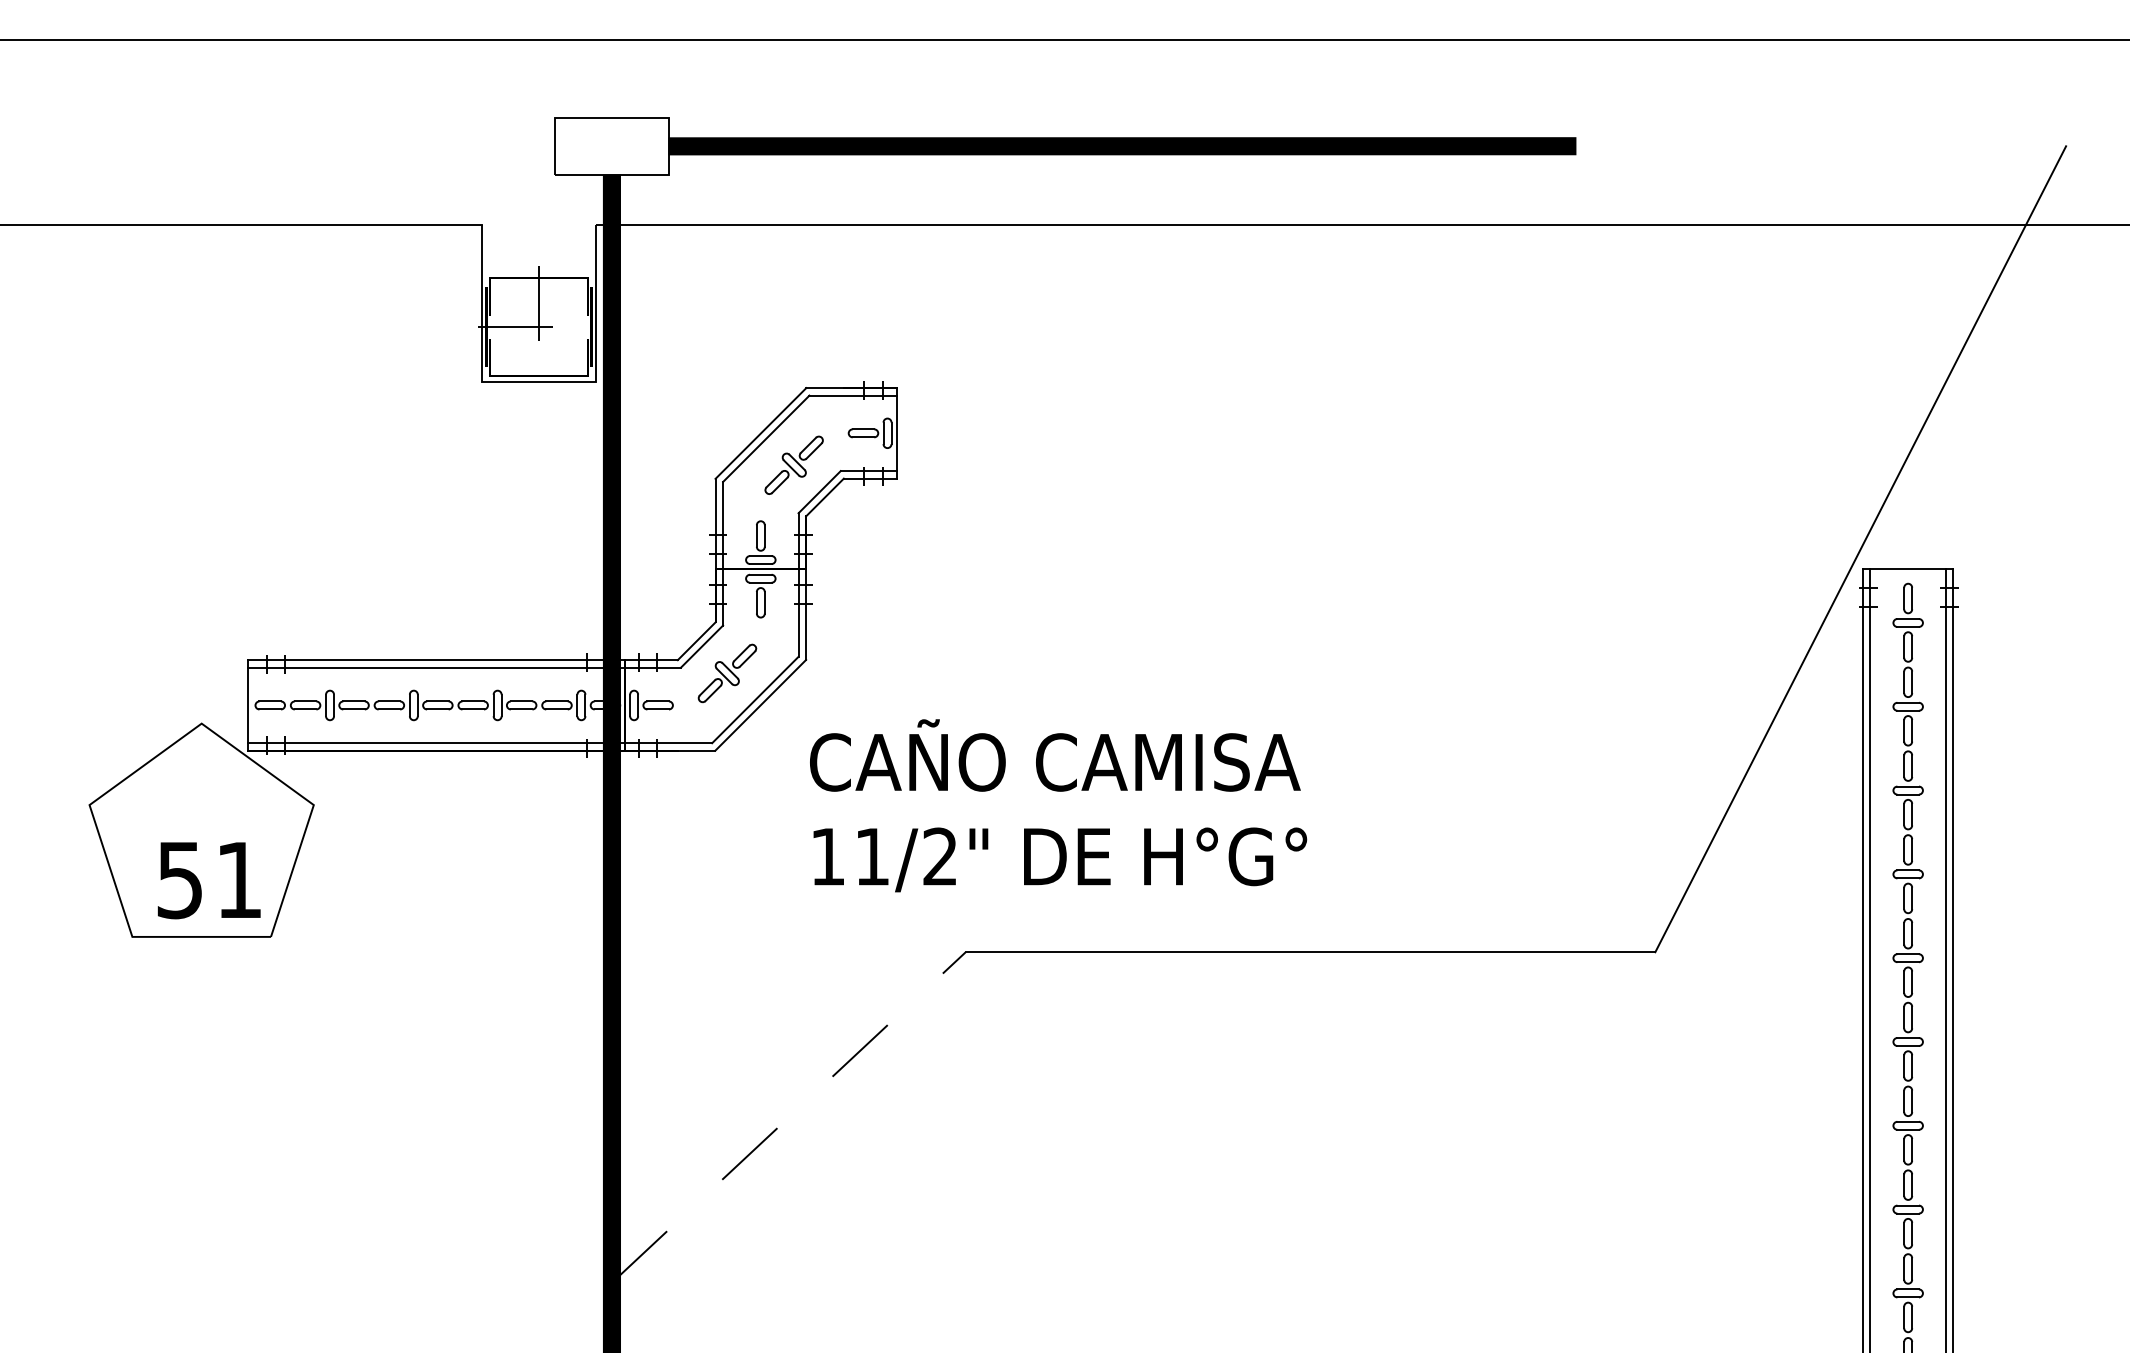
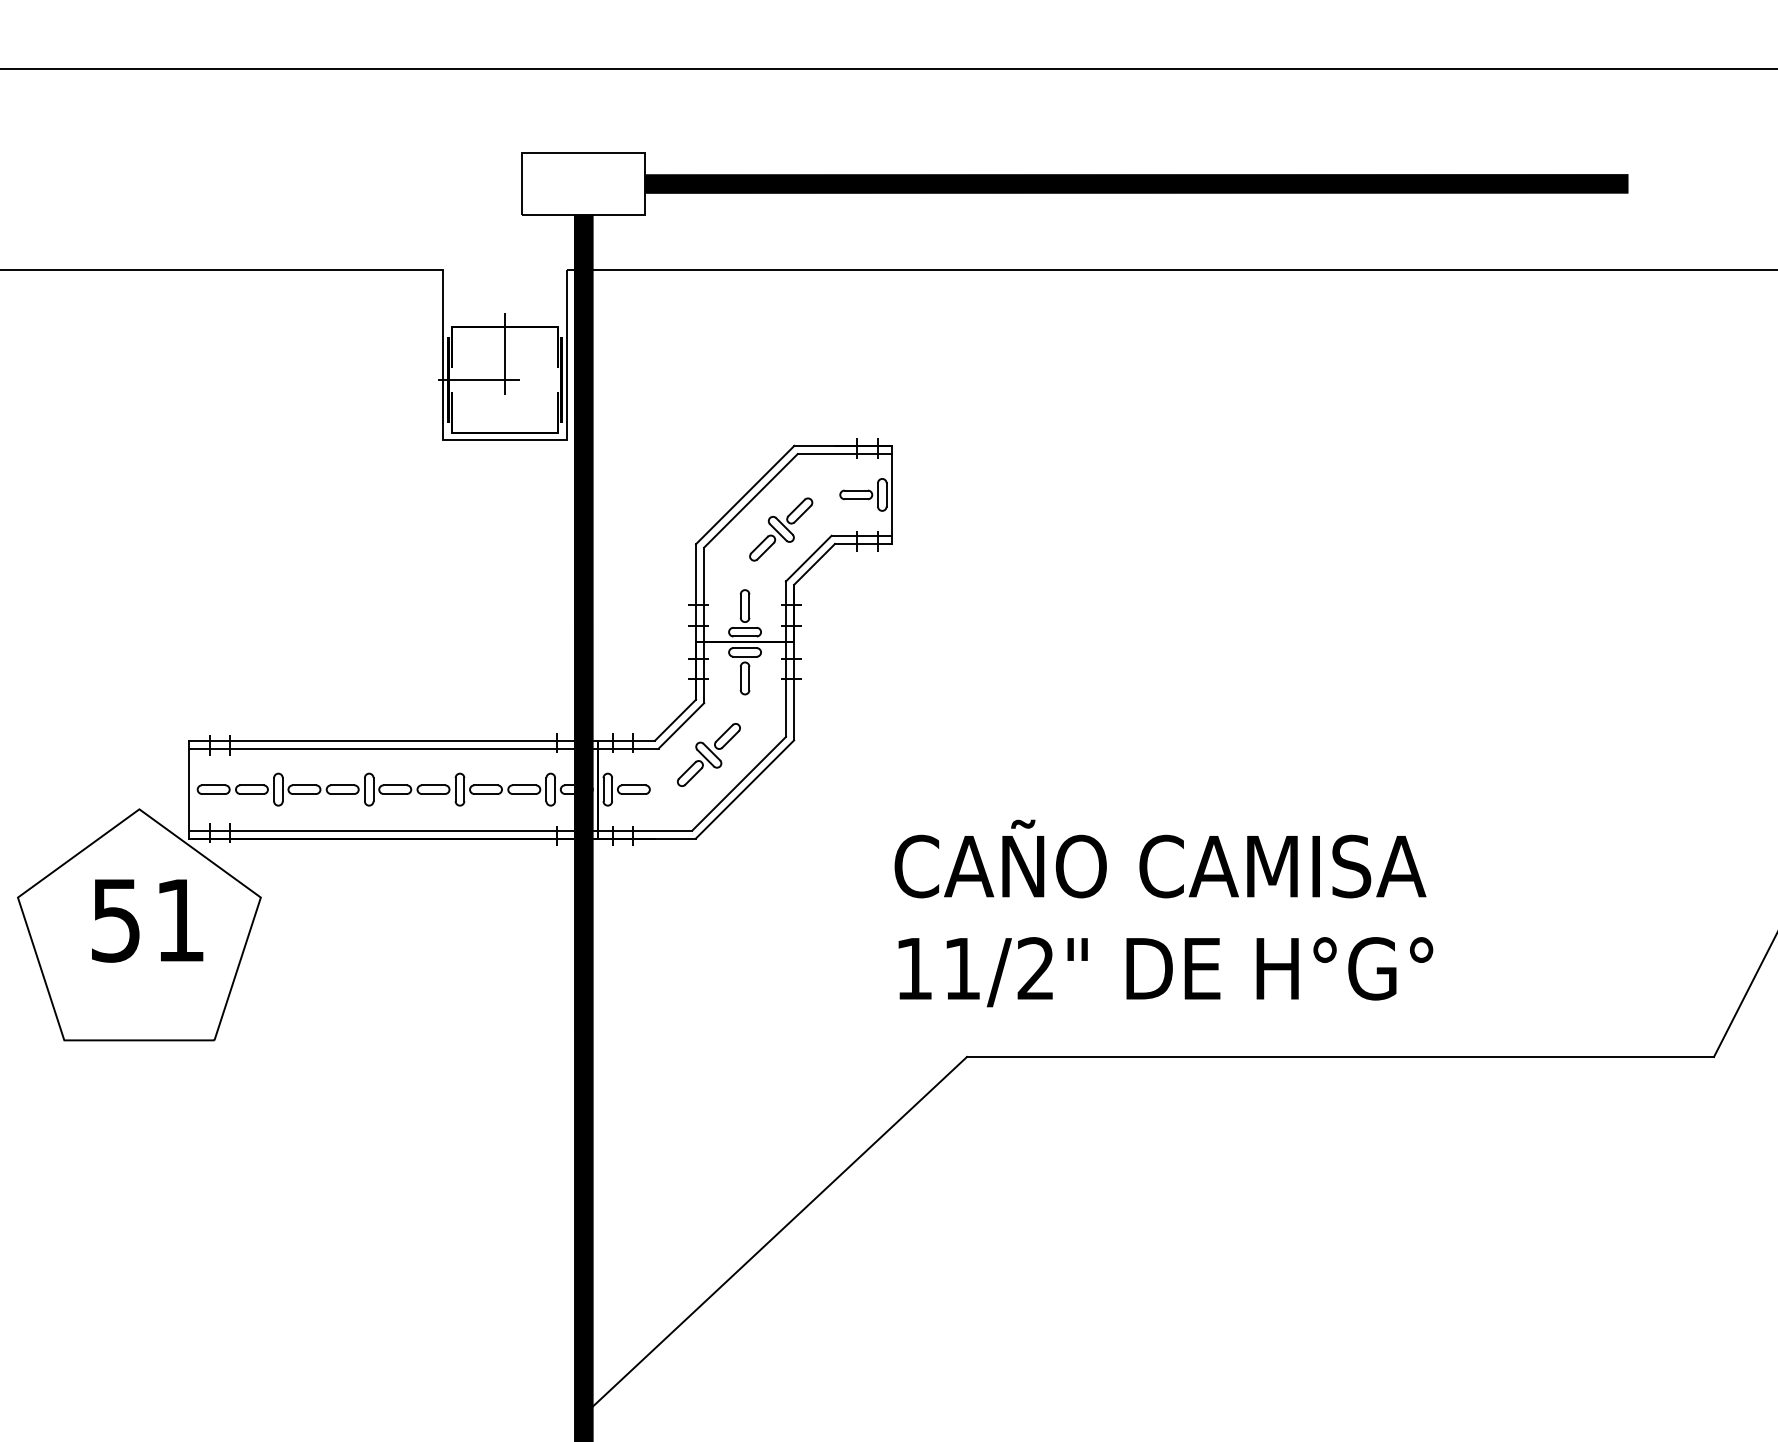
text: (1058, 805) -> (1163, 913), moved
text: (208, 880) -> (146, 920), moved
line: (789, 1117) -> (776, 1235), dashed -> solid

